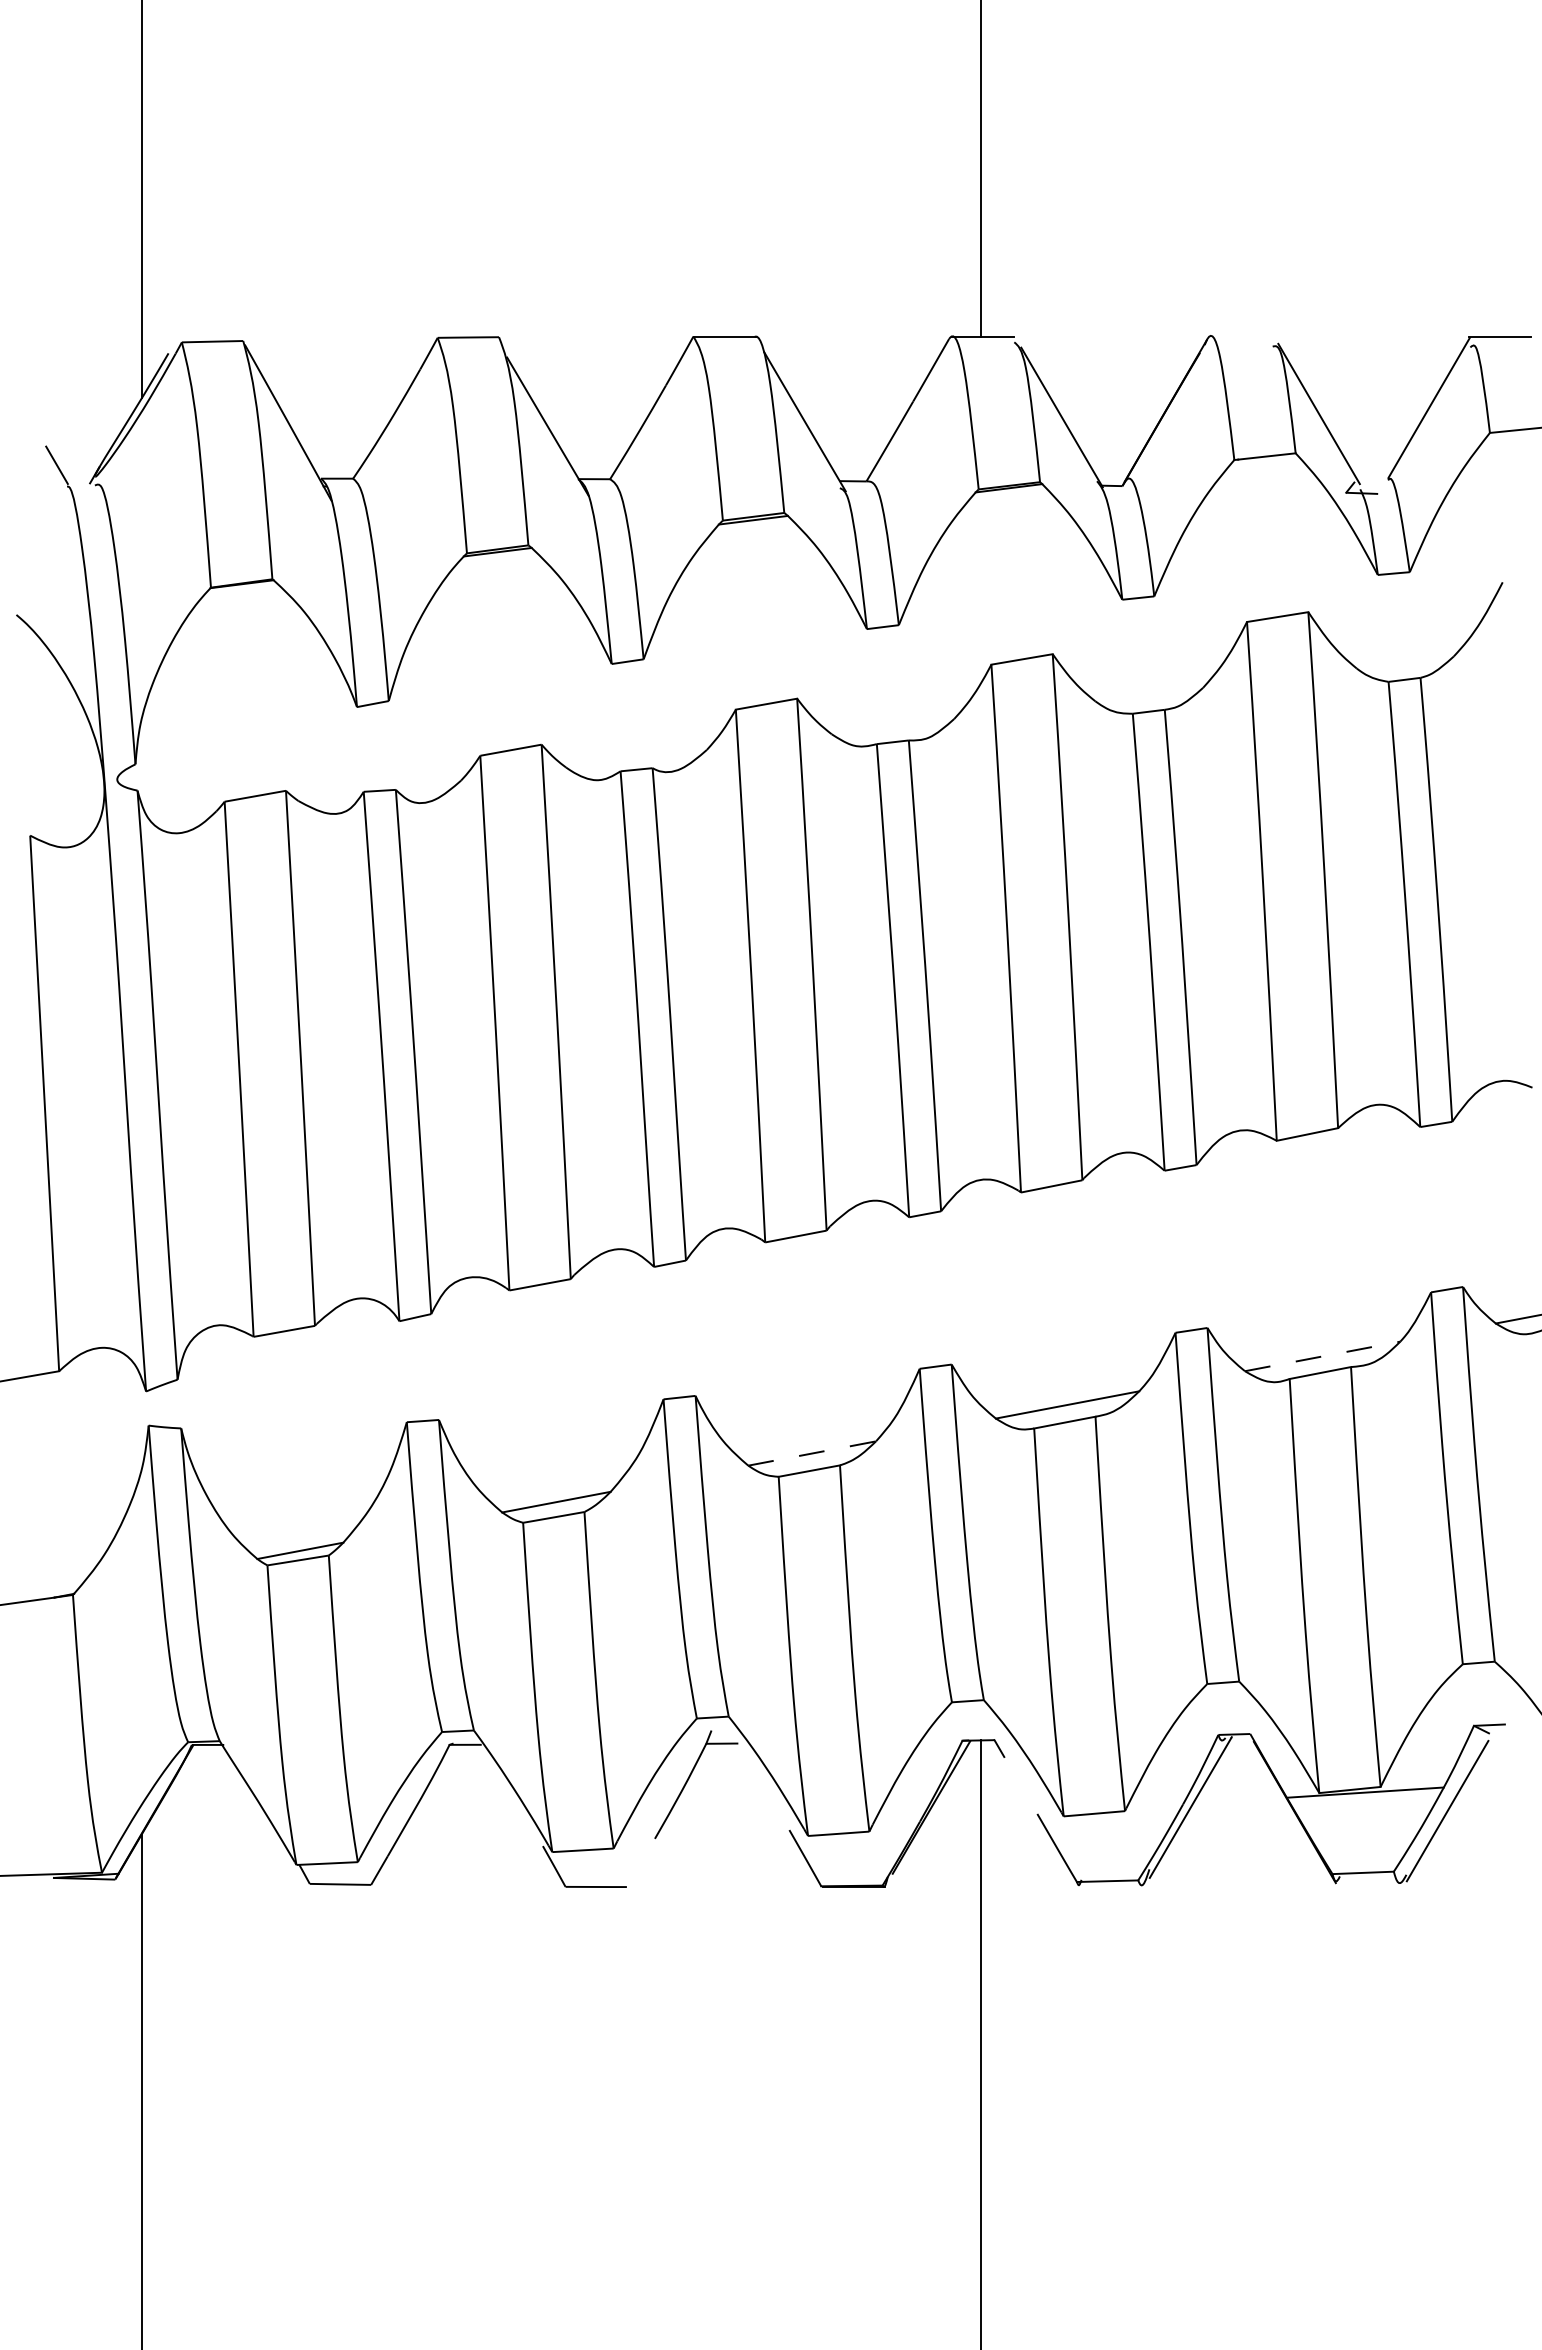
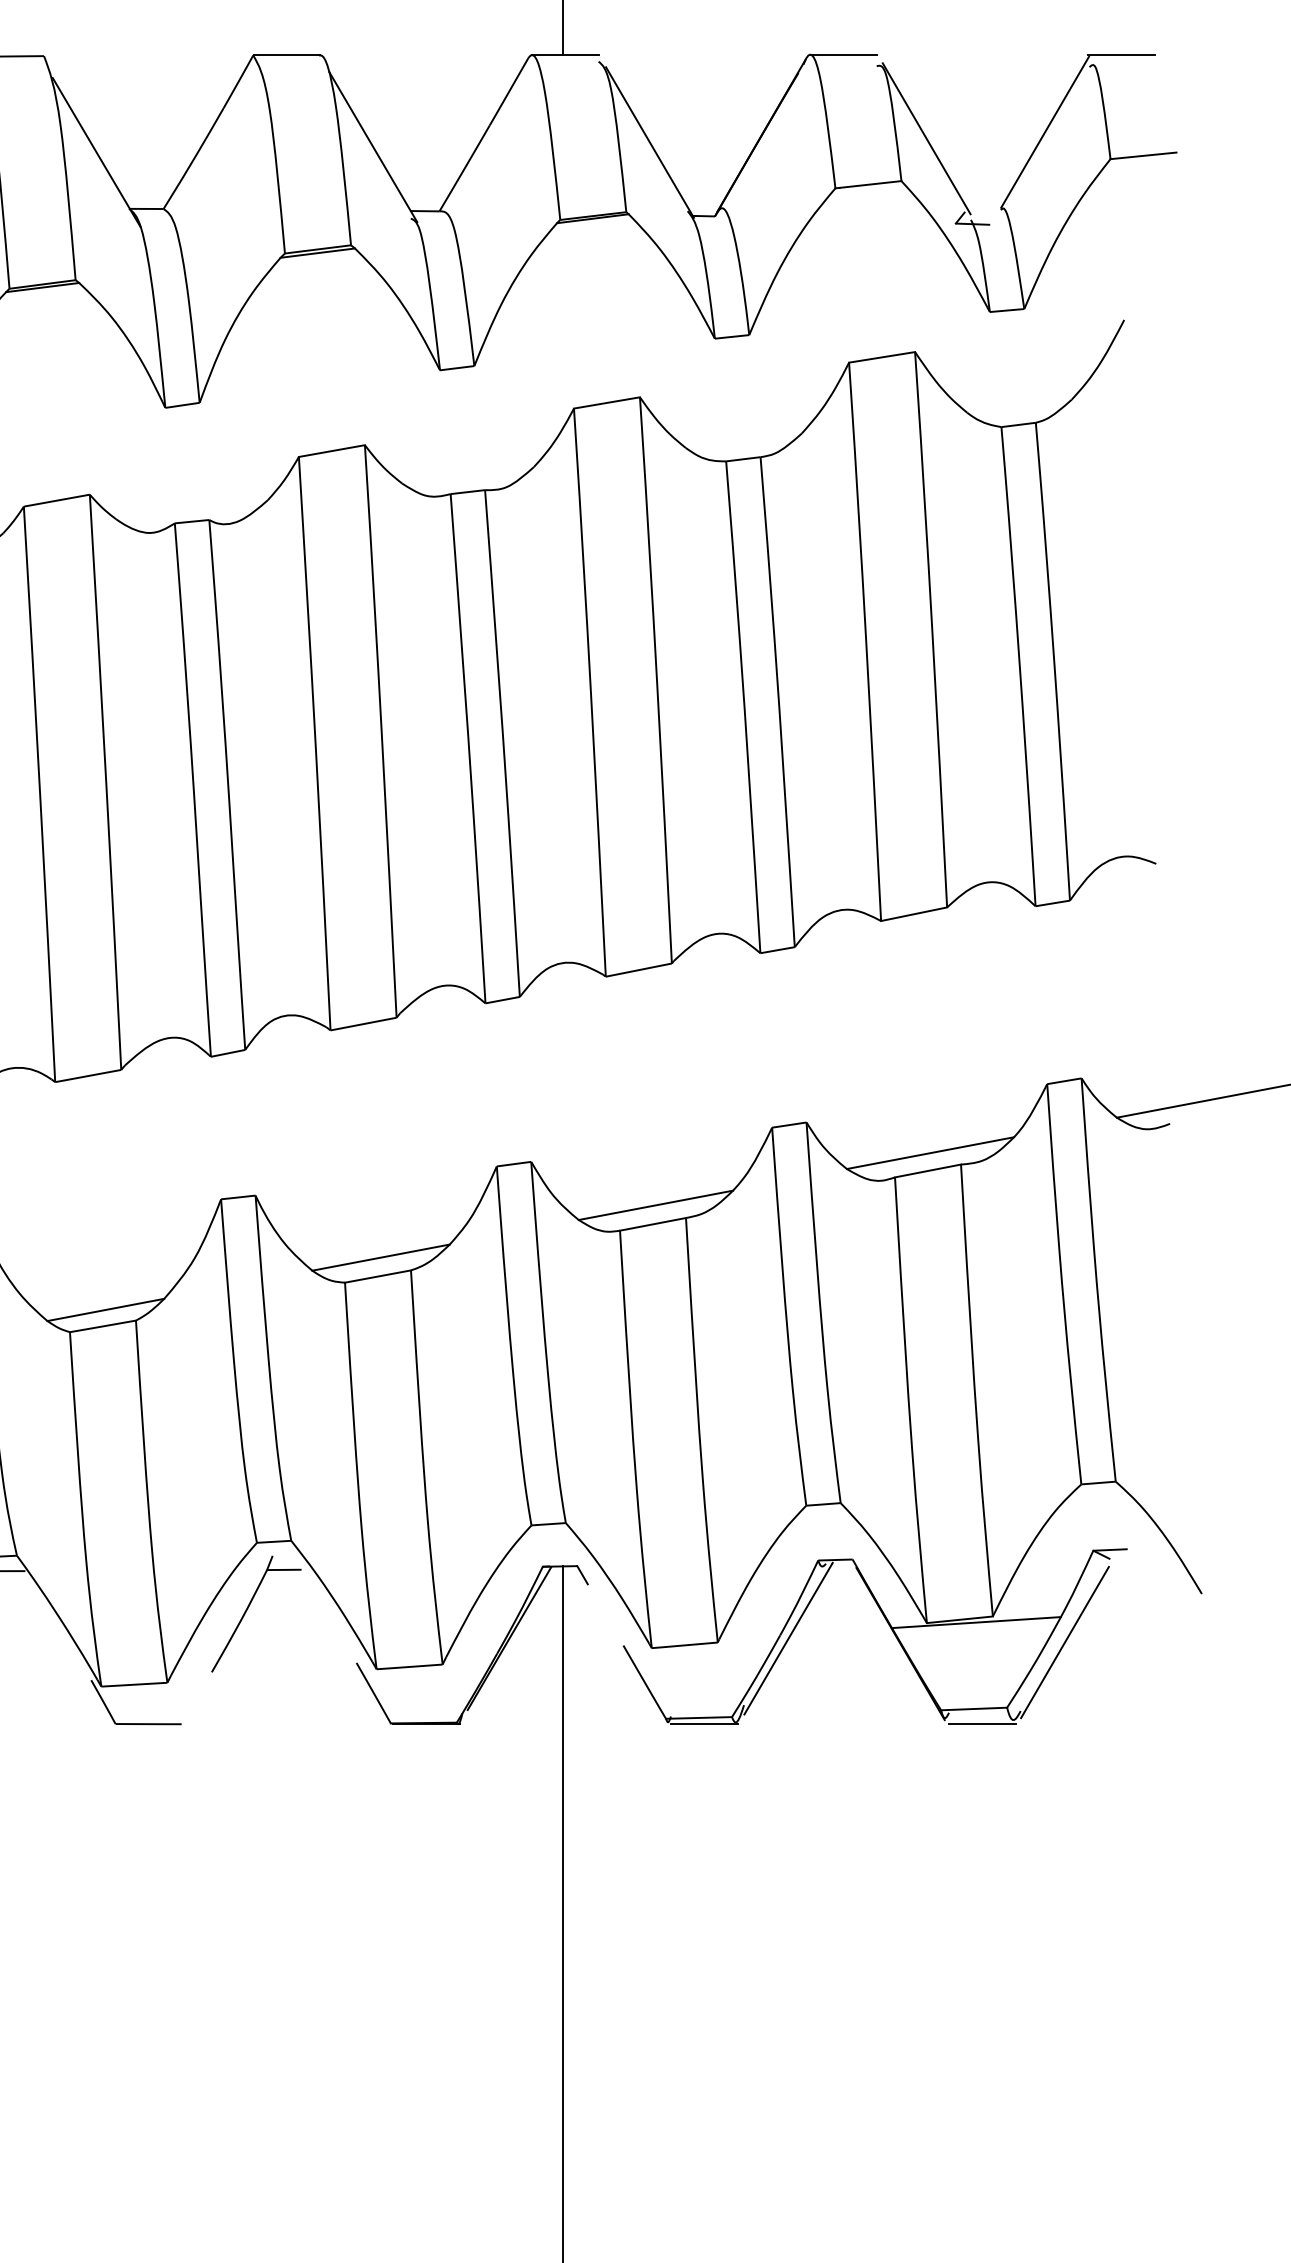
line: (1241, 336) -> (843, 55), added
line: (1323, 1356) -> (931, 1153), dashed -> solid
line: (812, 1453) -> (381, 1257), dashed -> solid
line: (1112, 1887) -> (704, 1724), added
line: (1370, 1887) -> (981, 1724), added

